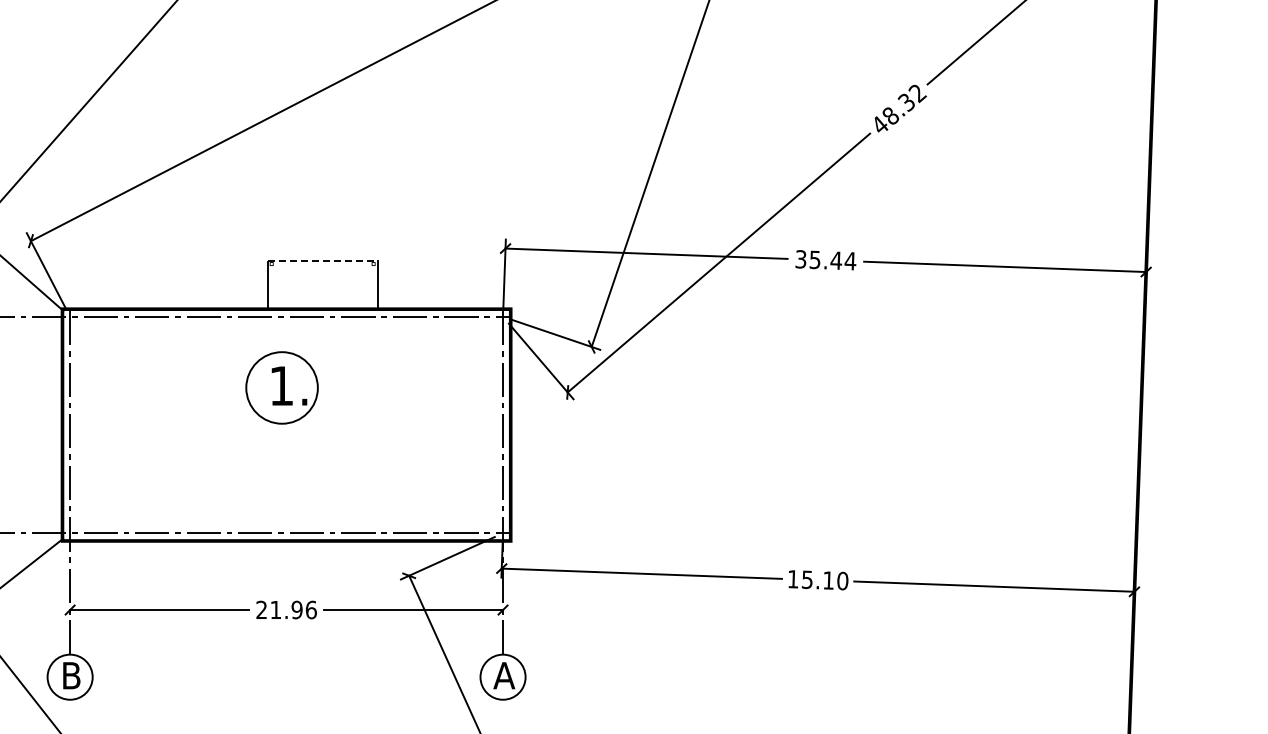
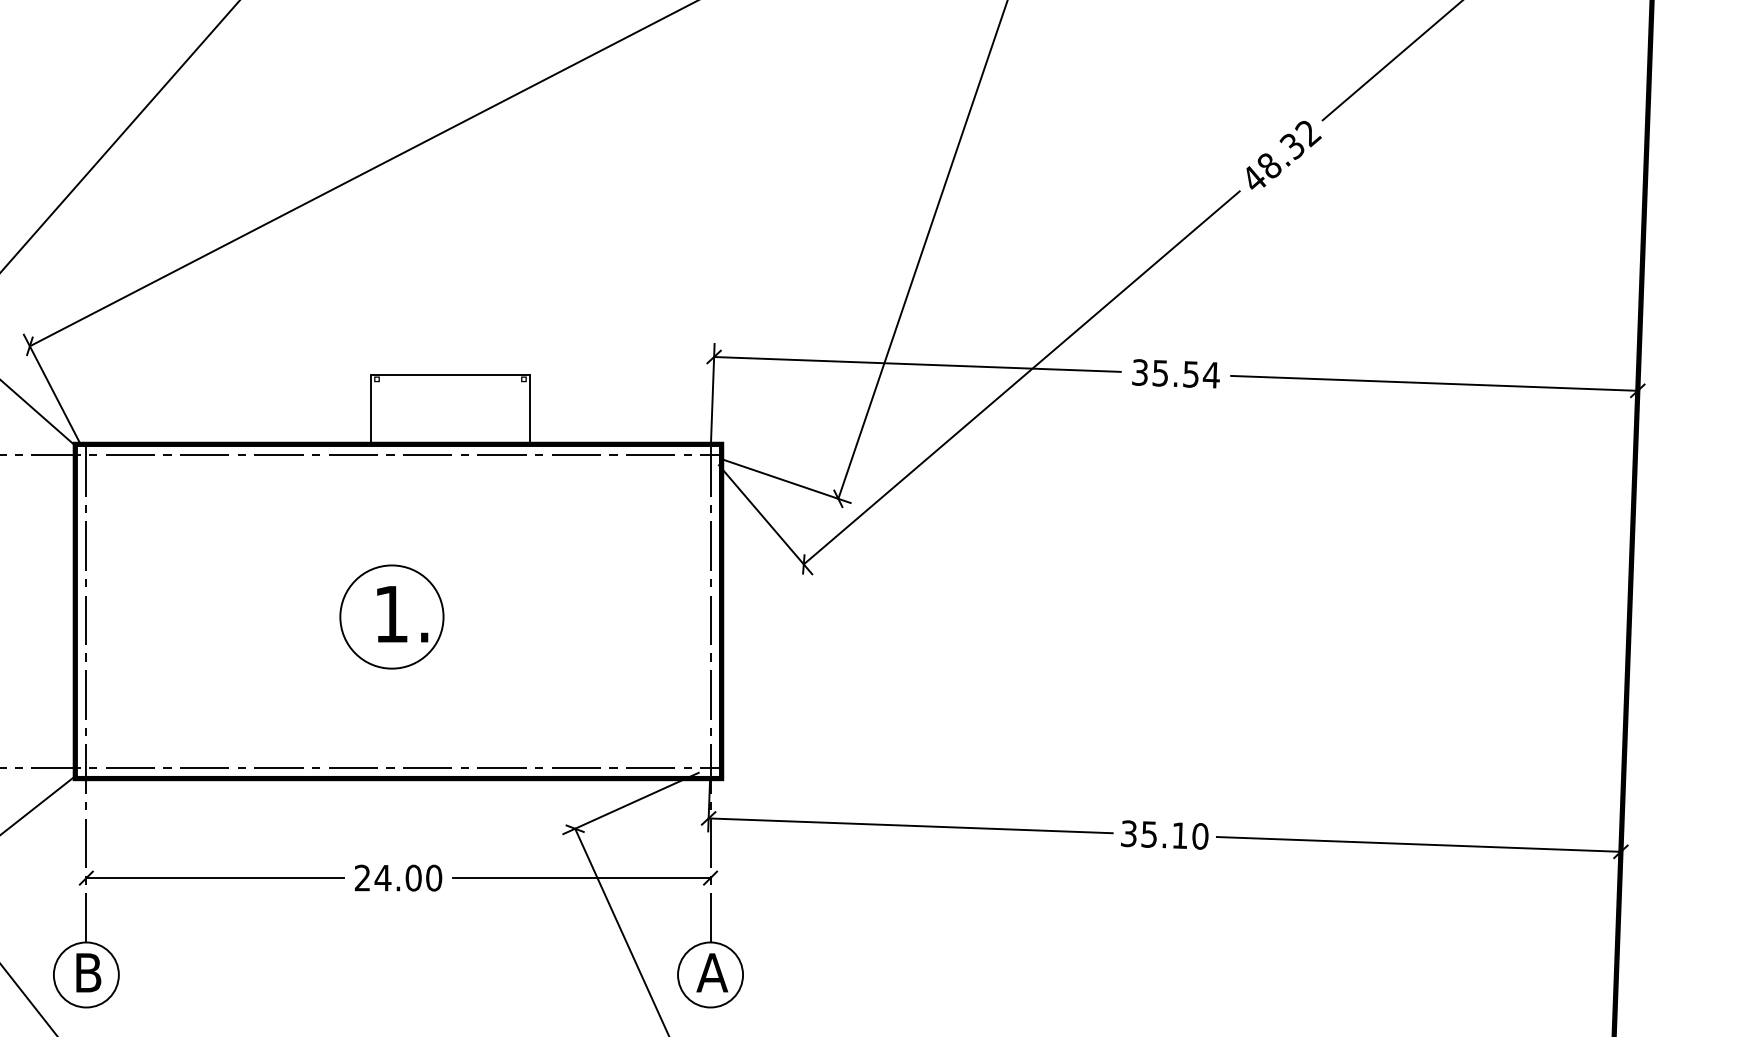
line: (323, 260) -> (451, 374), dashed -> solid
text: (836, 260) -> (1191, 374), 35.44 -> 35.54
part: (281, 387) -> (391, 616), moved
text: (792, 579) -> (1127, 834), 15.10 -> 35.10
text: (293, 609) -> (408, 877), 21.96 -> 24.00

